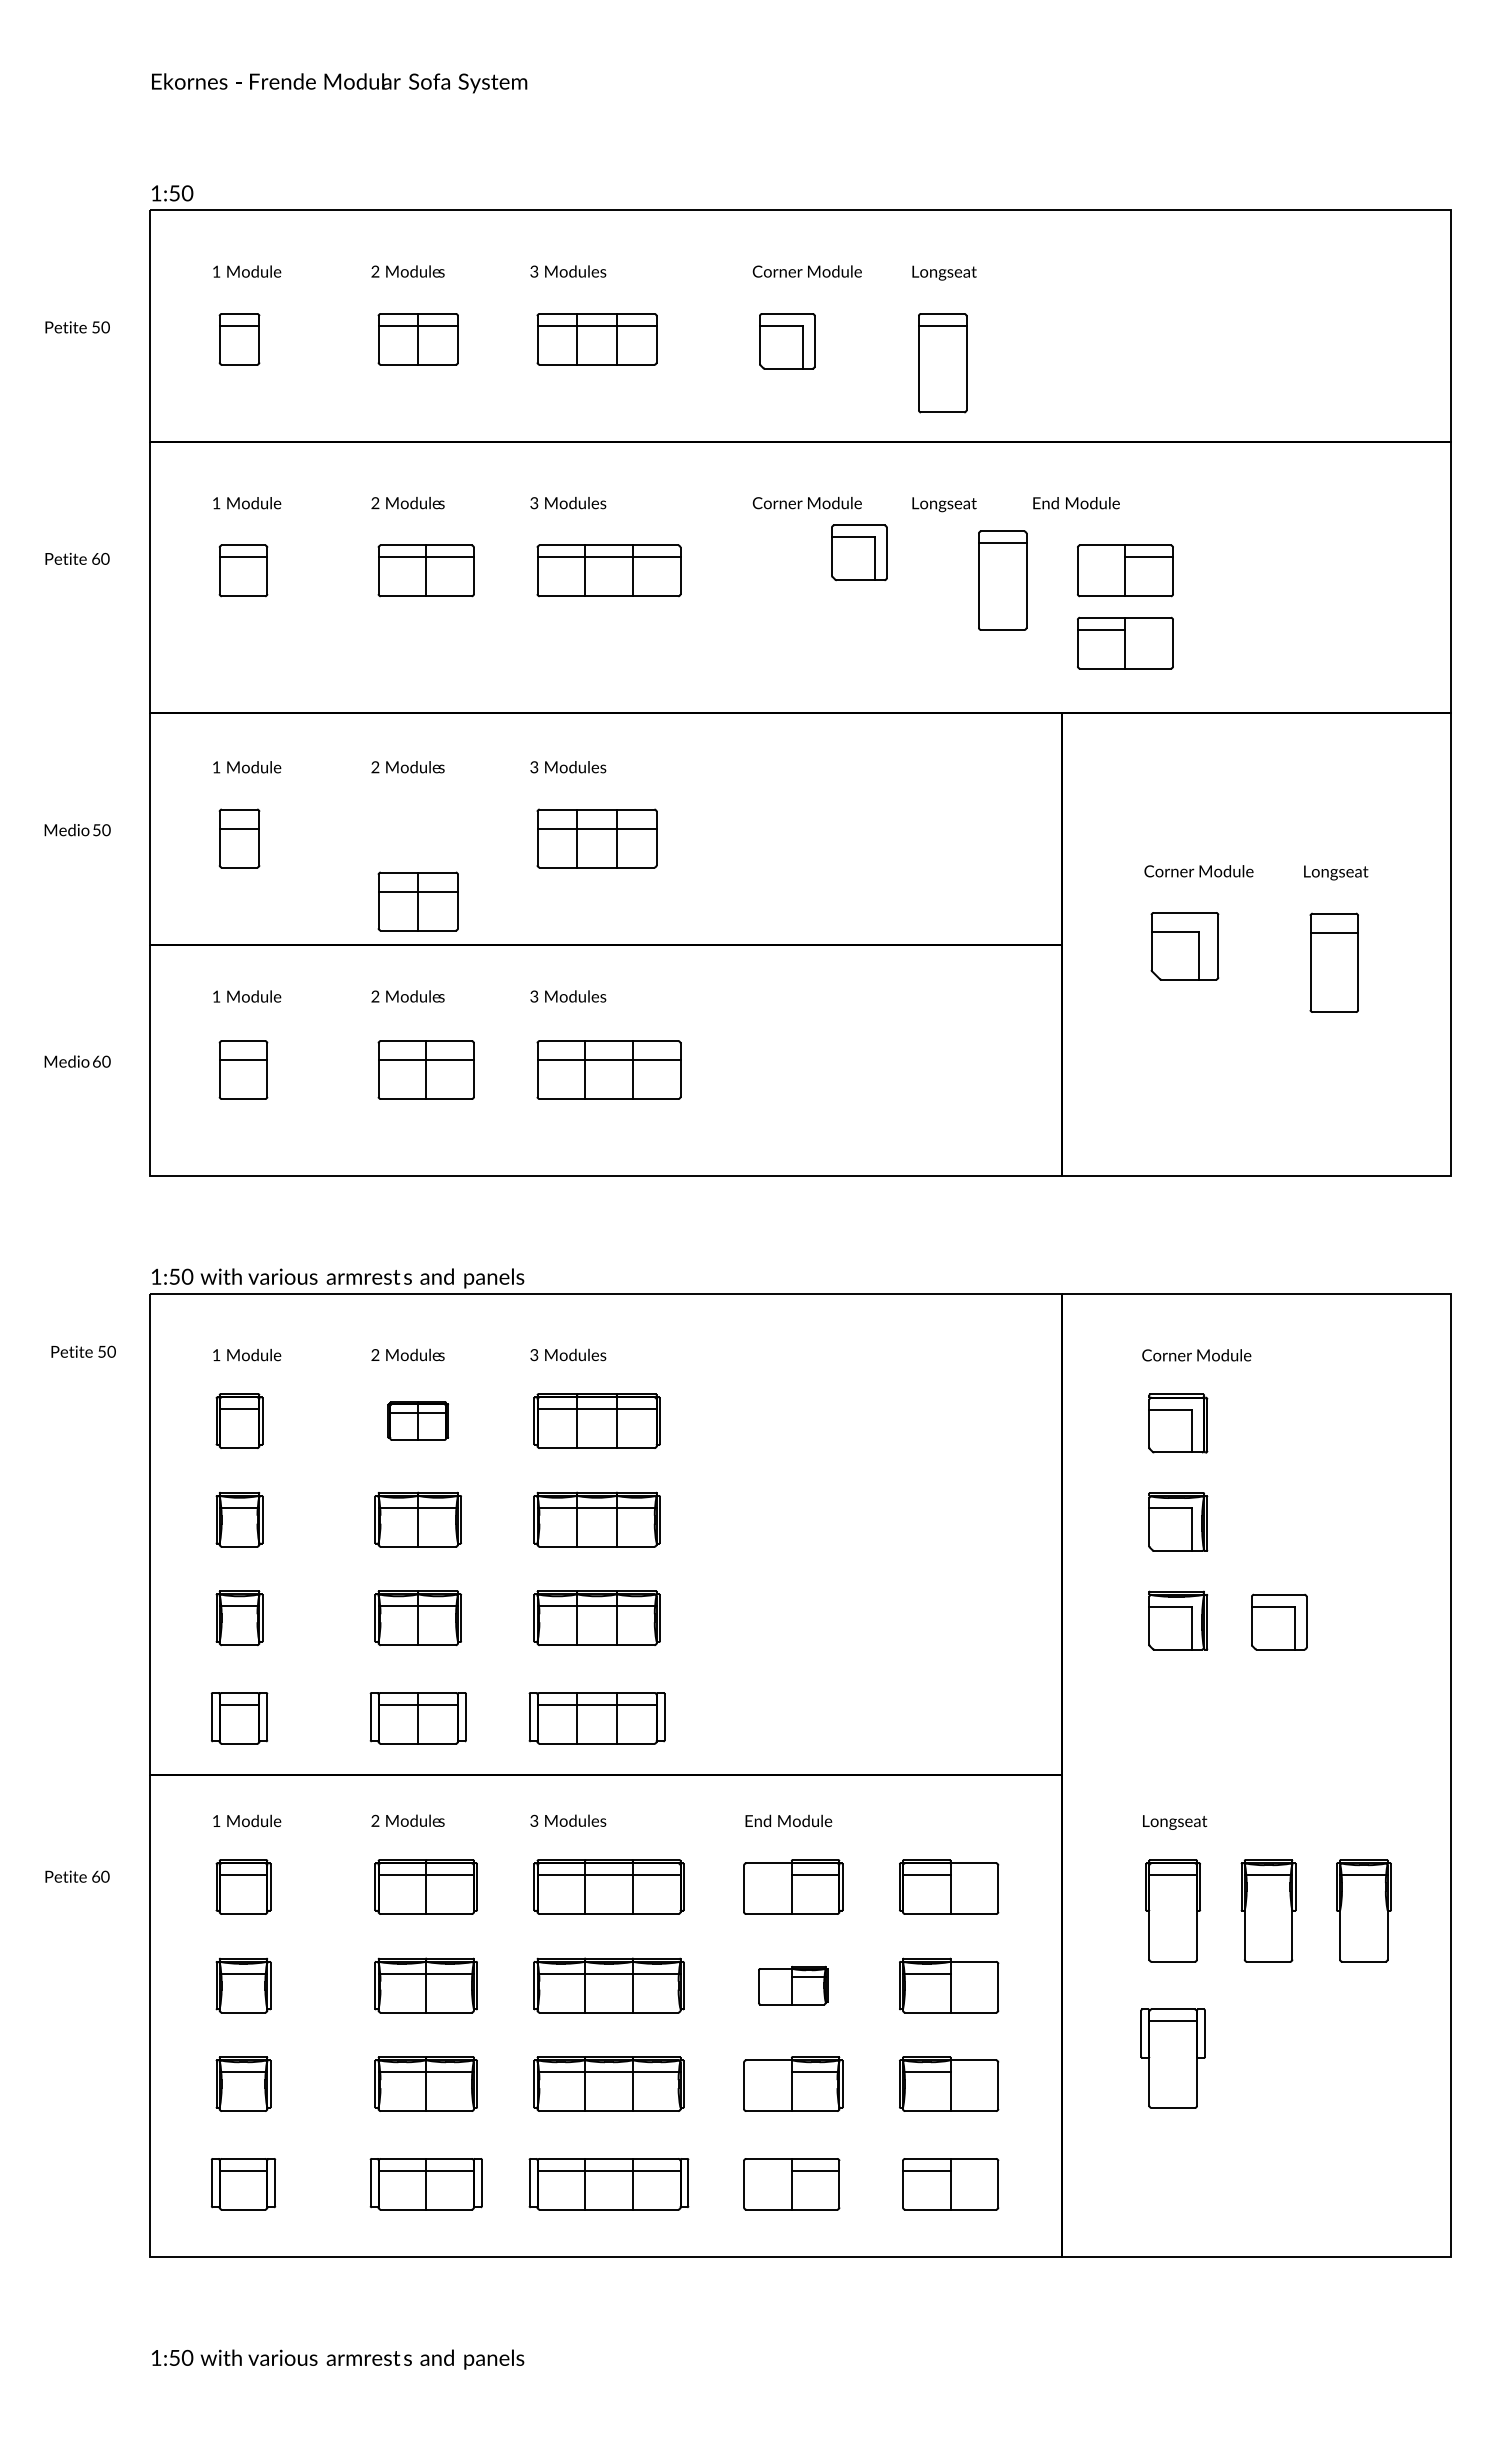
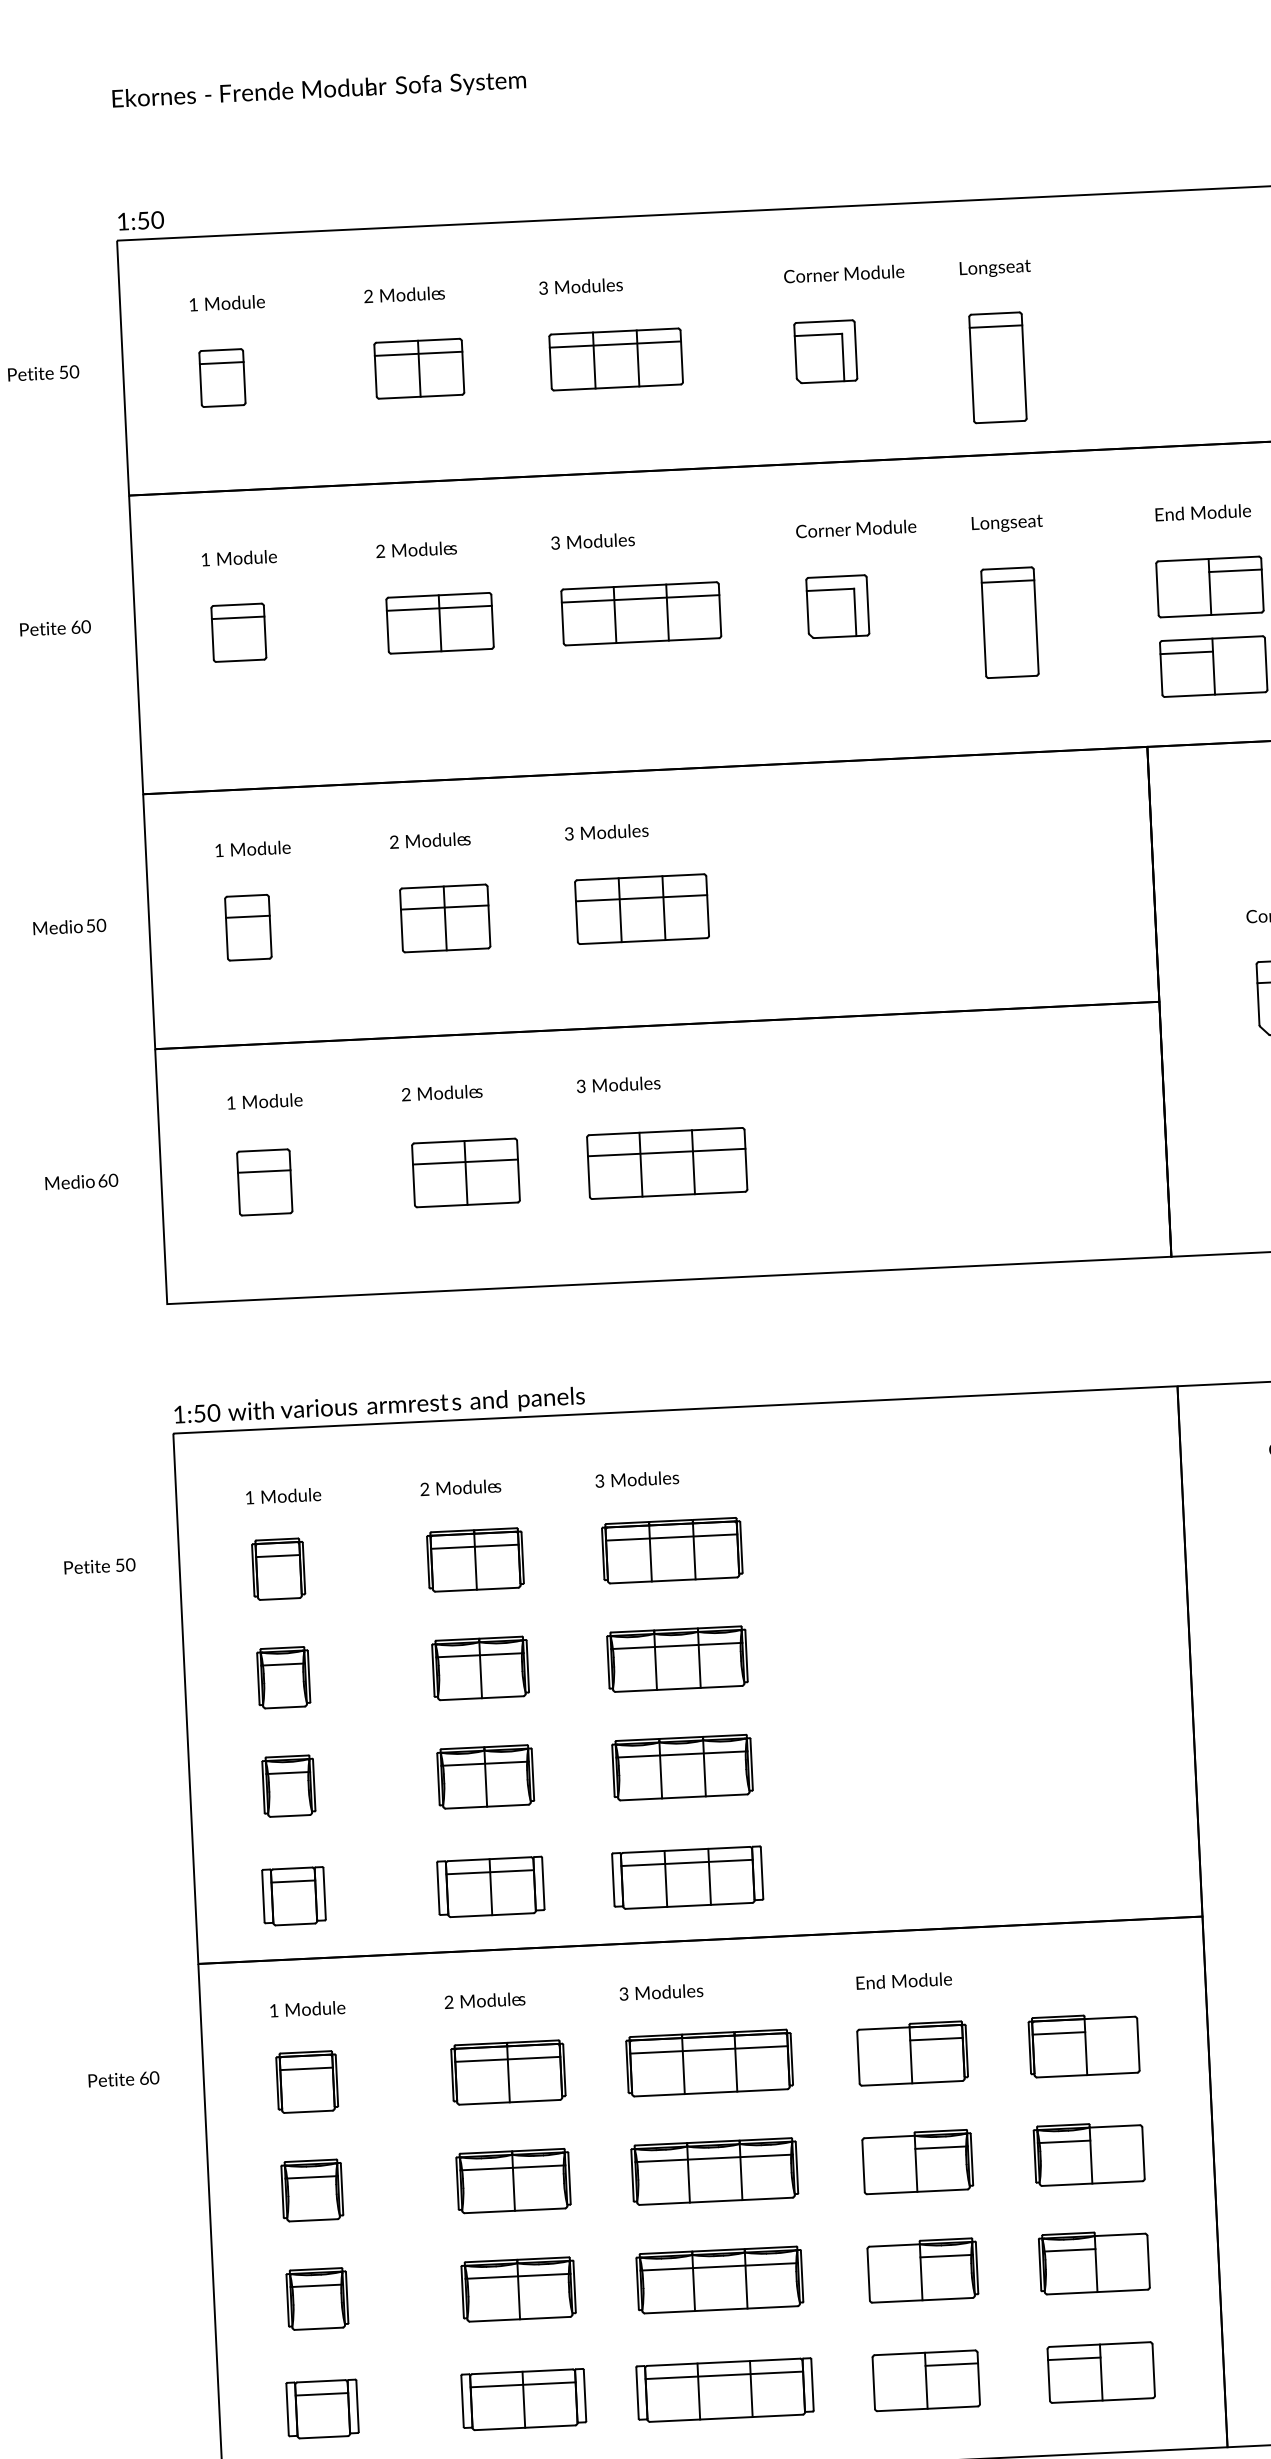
text: (1076, 503) -> (1203, 512), moved
part: (859, 552) -> (837, 606), moved
part: (1002, 580) -> (1009, 622), moved
part: (417, 901) -> (444, 918), moved
text: (83, 1351) -> (99, 1565), moved
part: (417, 1420) -> (474, 1559), size x1.43
part: (793, 1985) -> (917, 2161), size x1.43

